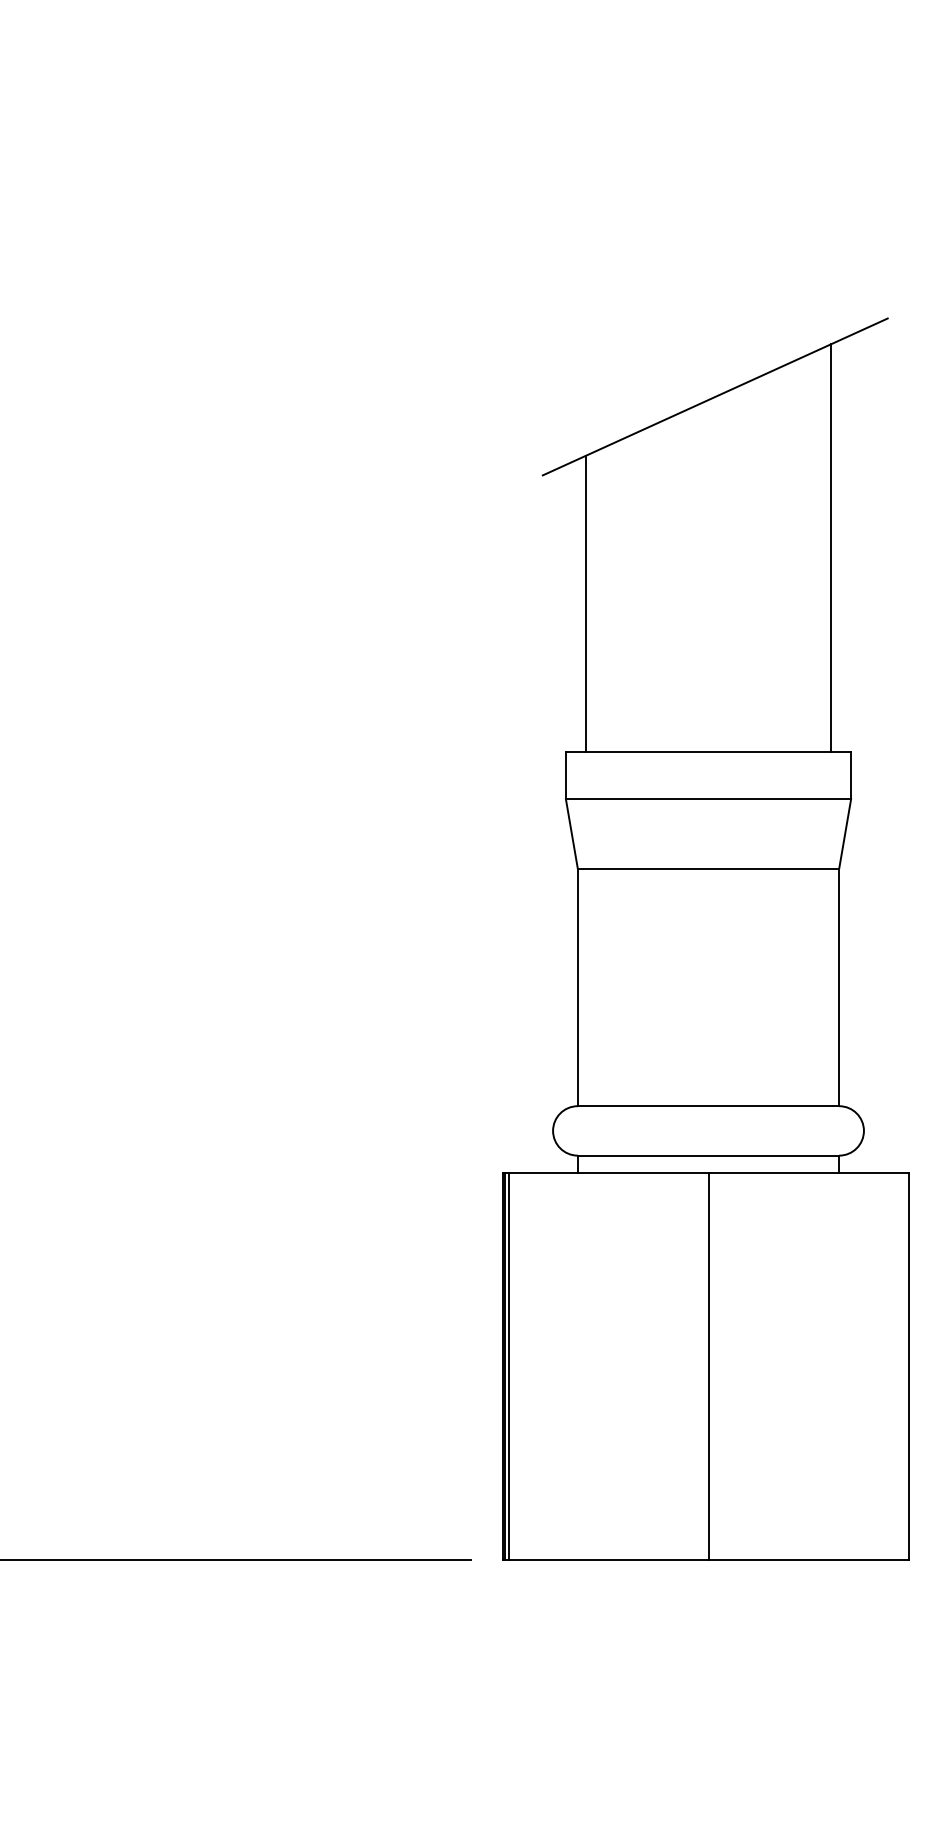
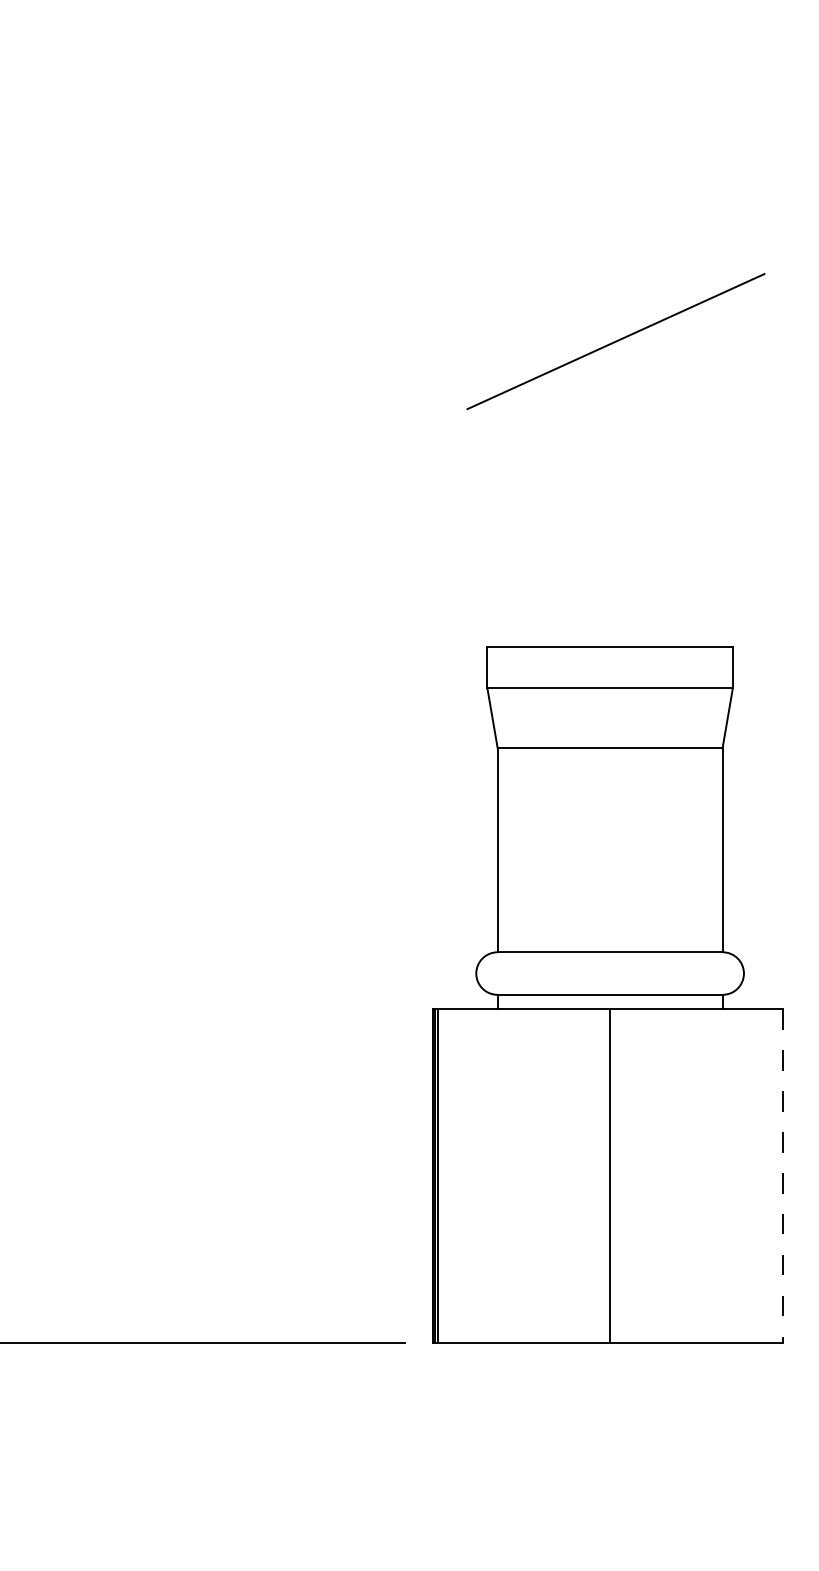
line: (830, 547) -> (715, 471), removed
line: (585, 603) -> (504, 519), removed
line: (909, 1366) -> (783, 1176), solid -> dashed

